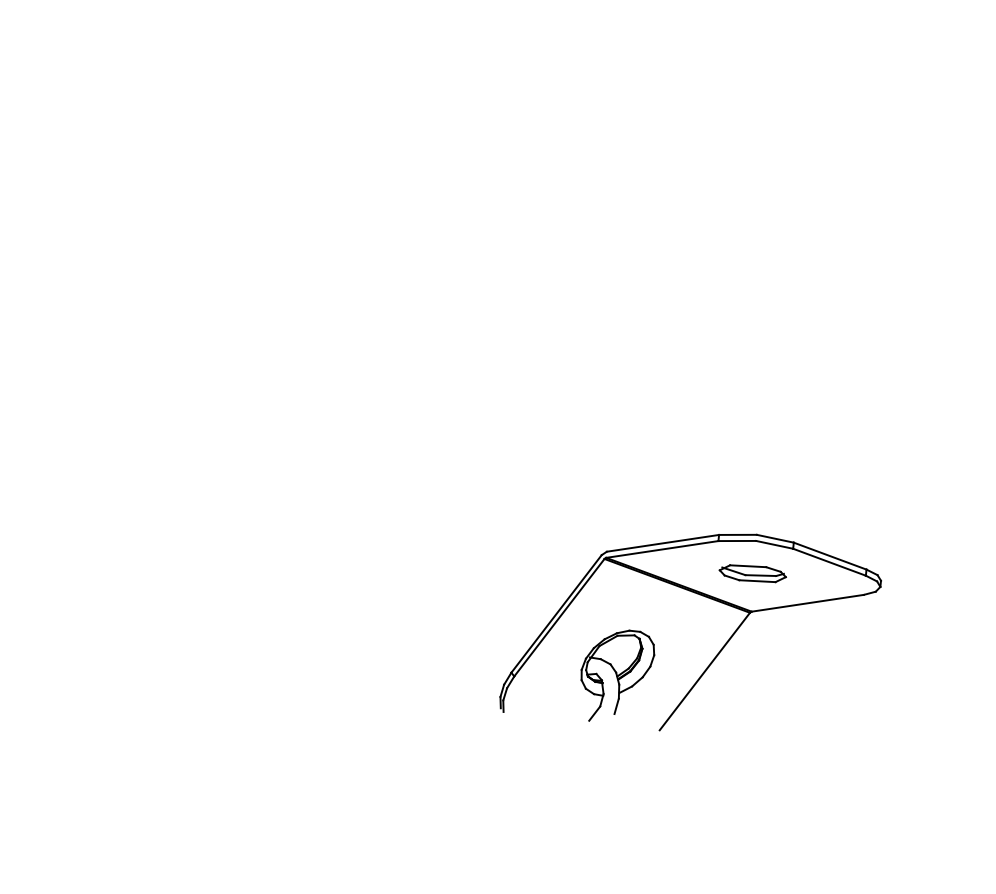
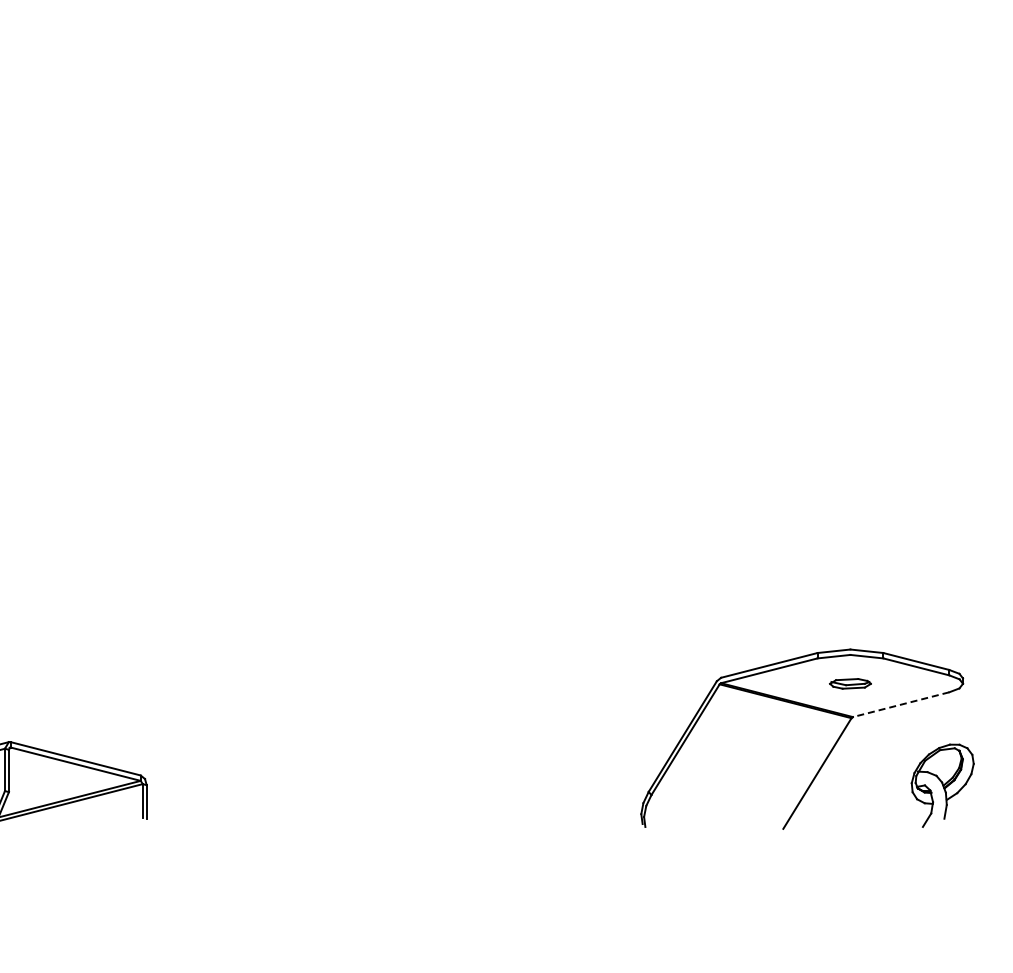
part: (752, 573) -> (850, 683), size x0.7
line: (808, 603) -> (901, 704), solid -> dashed
part: (616, 676) -> (942, 785), moved

